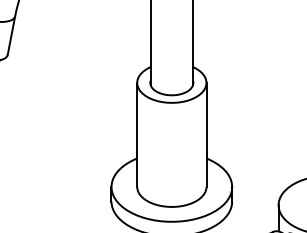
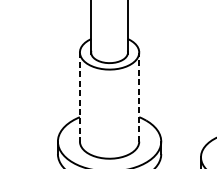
line: (206, 134) -> (139, 96), solid -> dashed
line: (137, 135) -> (80, 97), solid -> dashed

